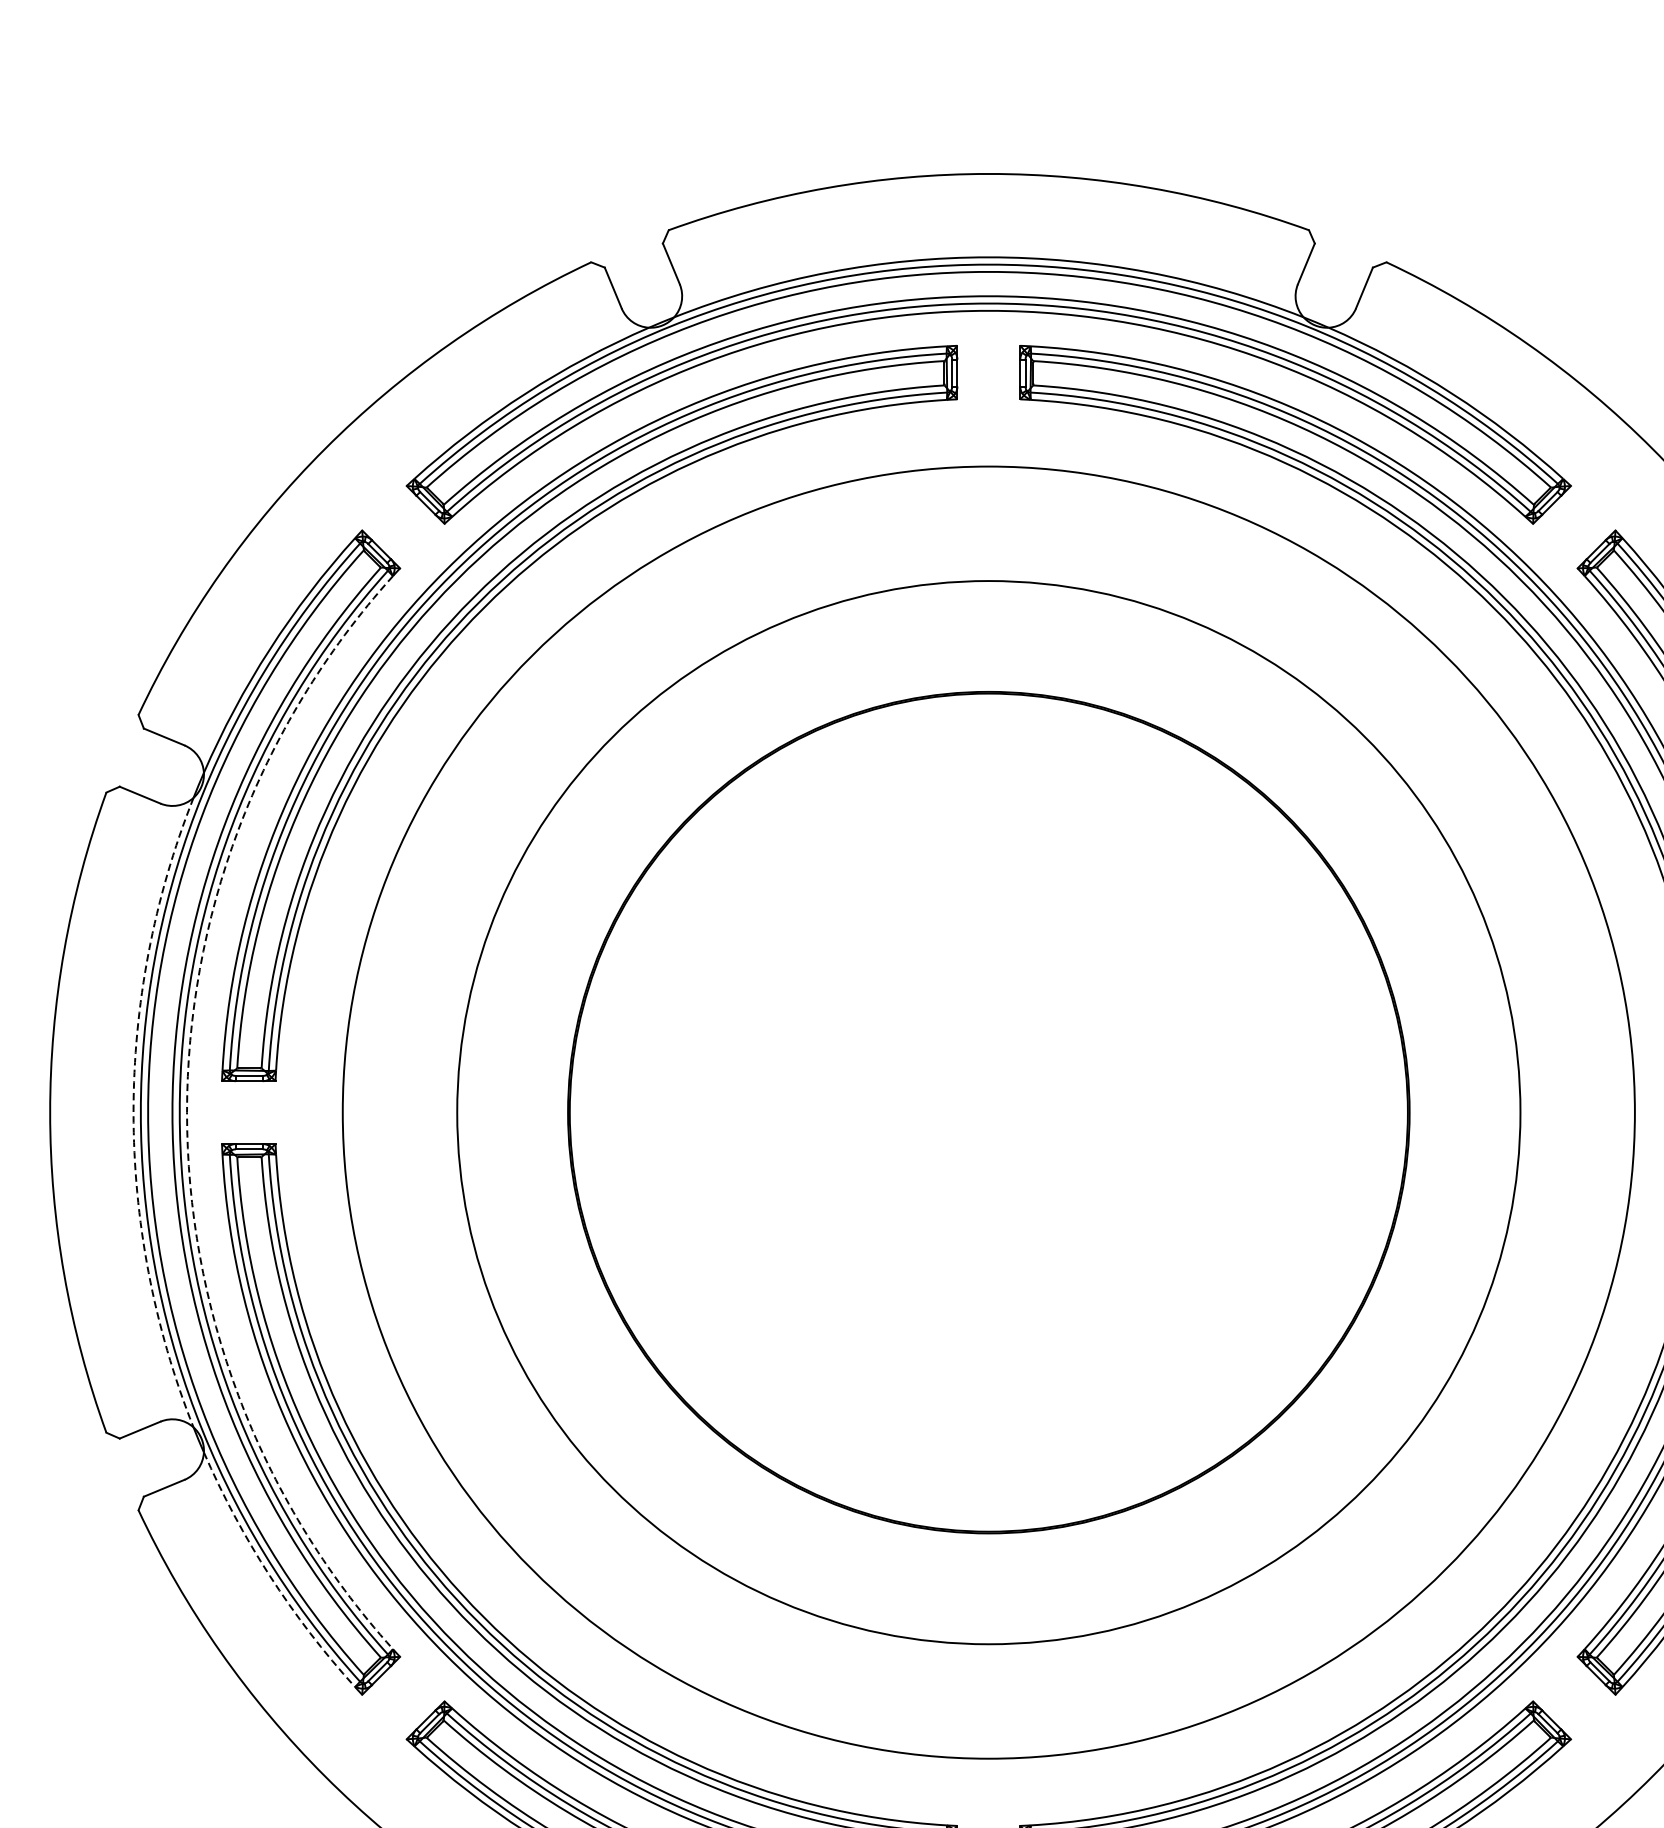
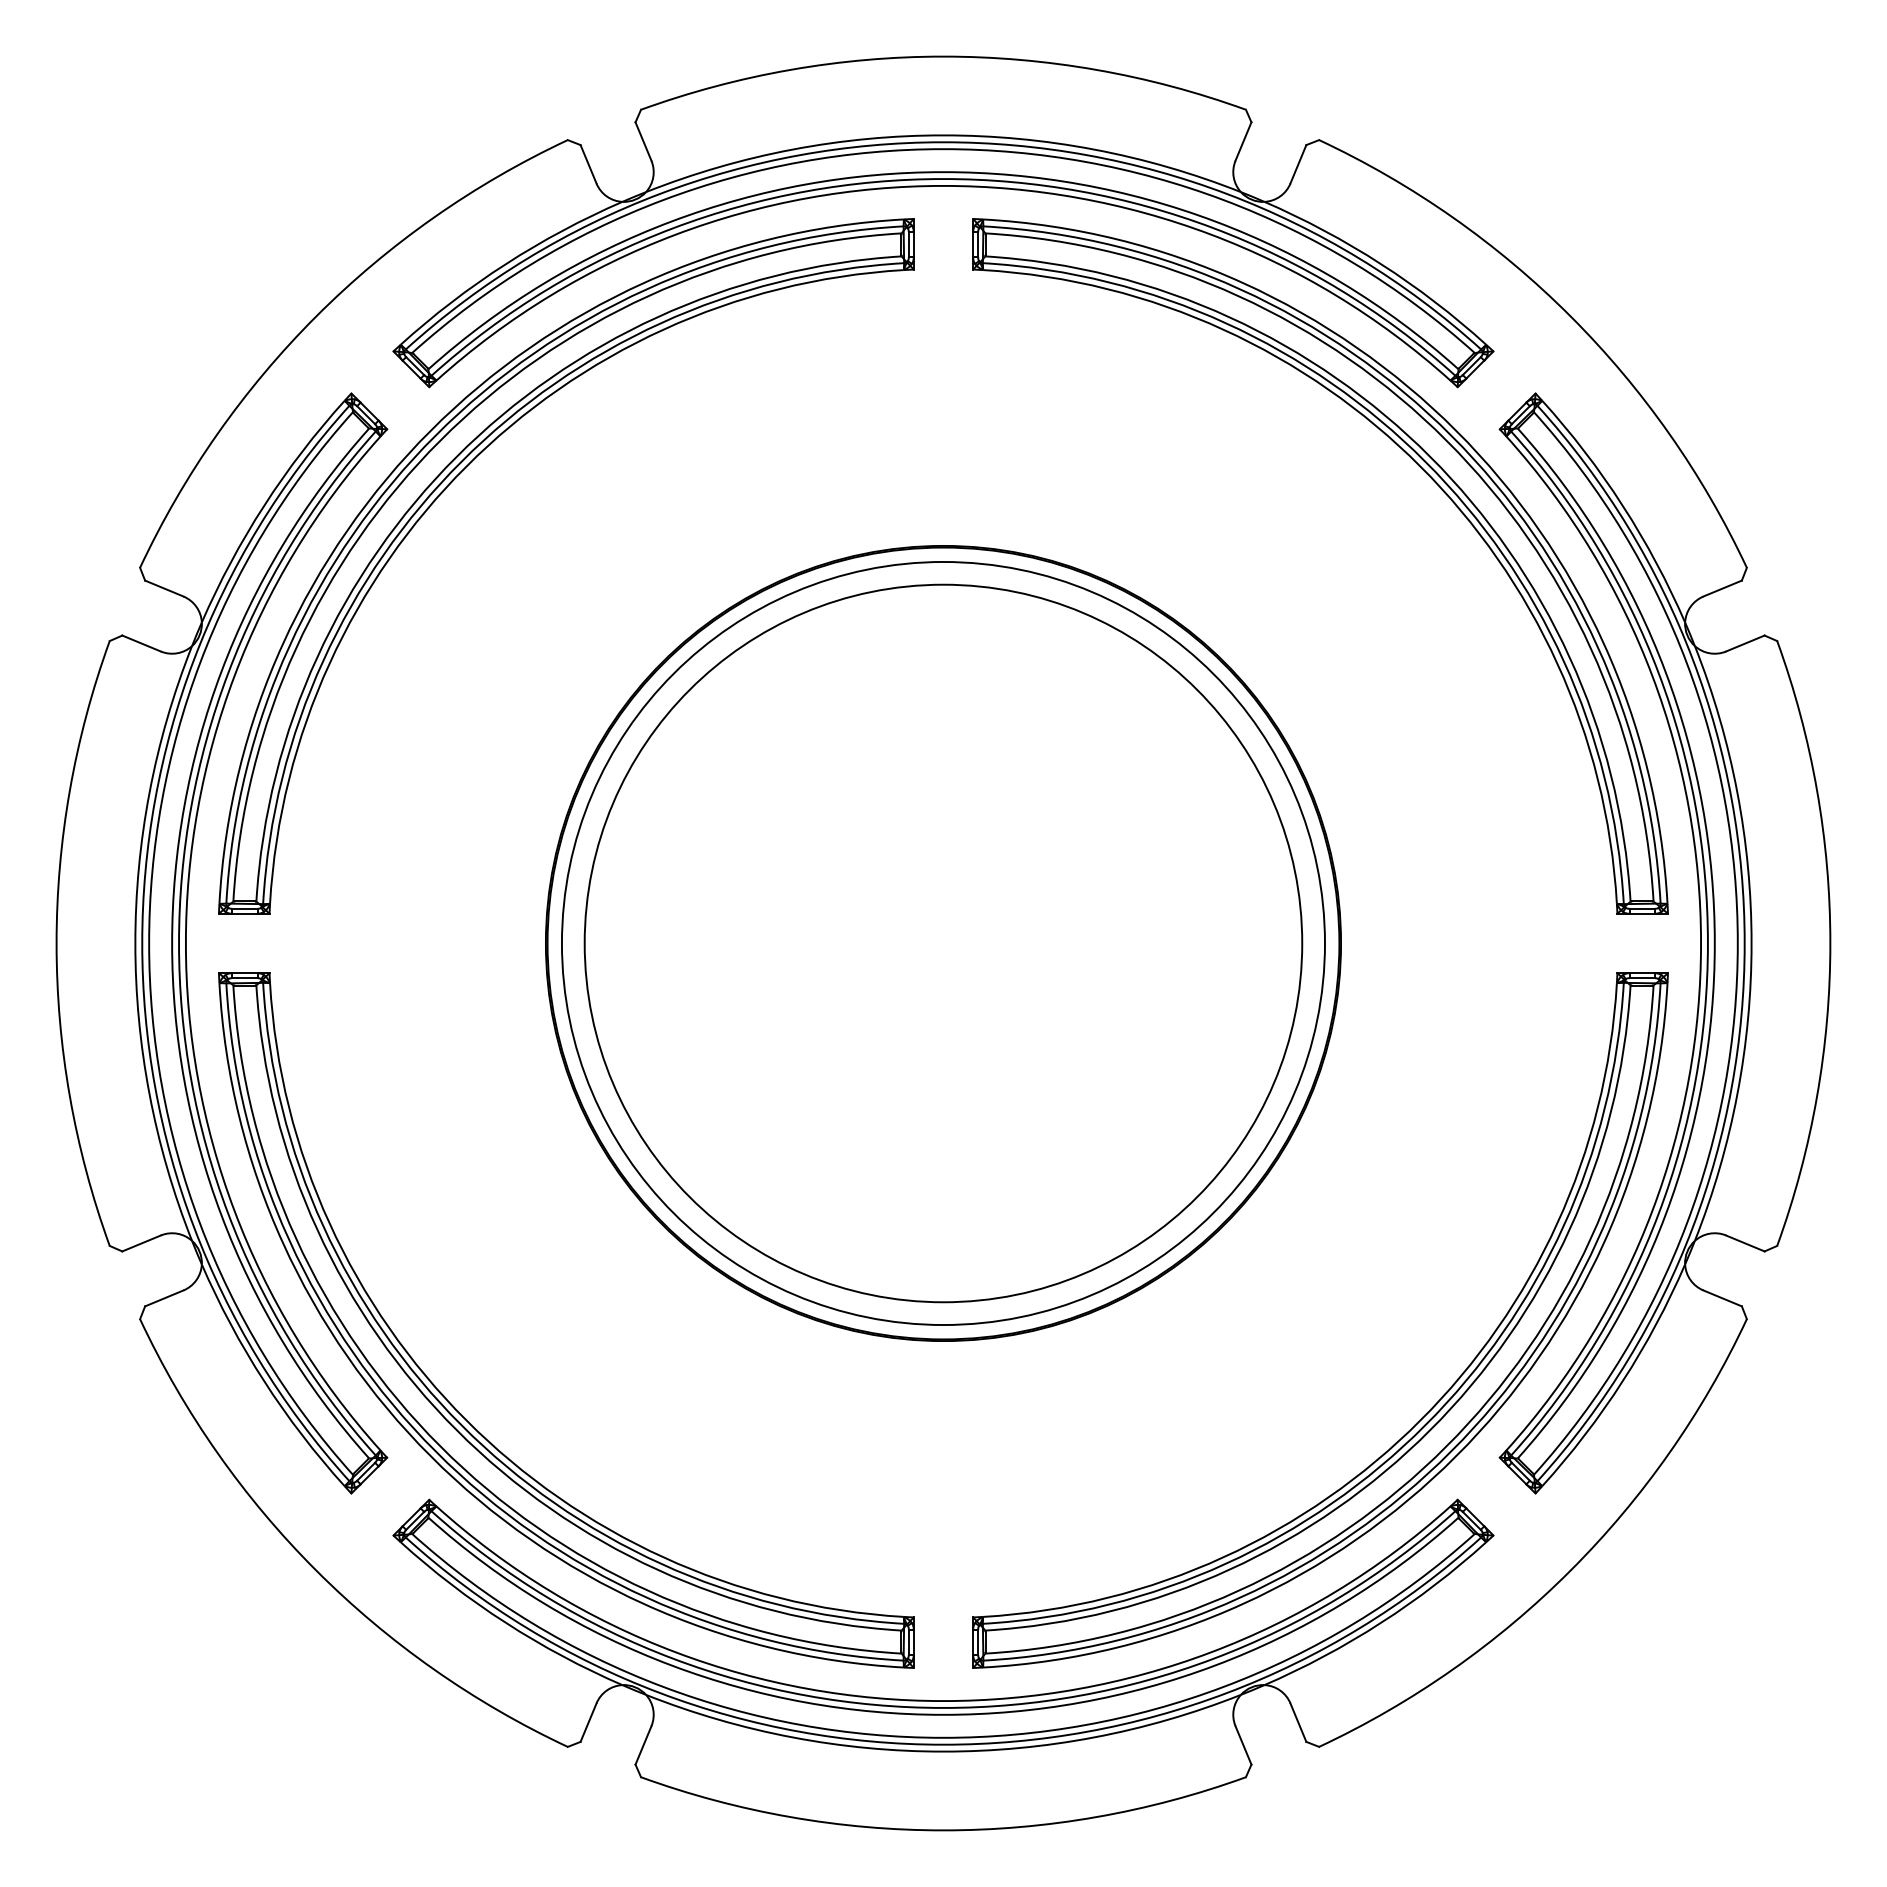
arc: (133, 1112) -> (135, 943), dashed -> solid
arc: (186, 1112) -> (185, 943), dashed -> solid
circle: (987, 1112) -> (942, 943), size x0.62
circle: (988, 1112) -> (943, 943), size x0.71
arc: (270, 1576) -> (264, 1381), dashed -> solid

